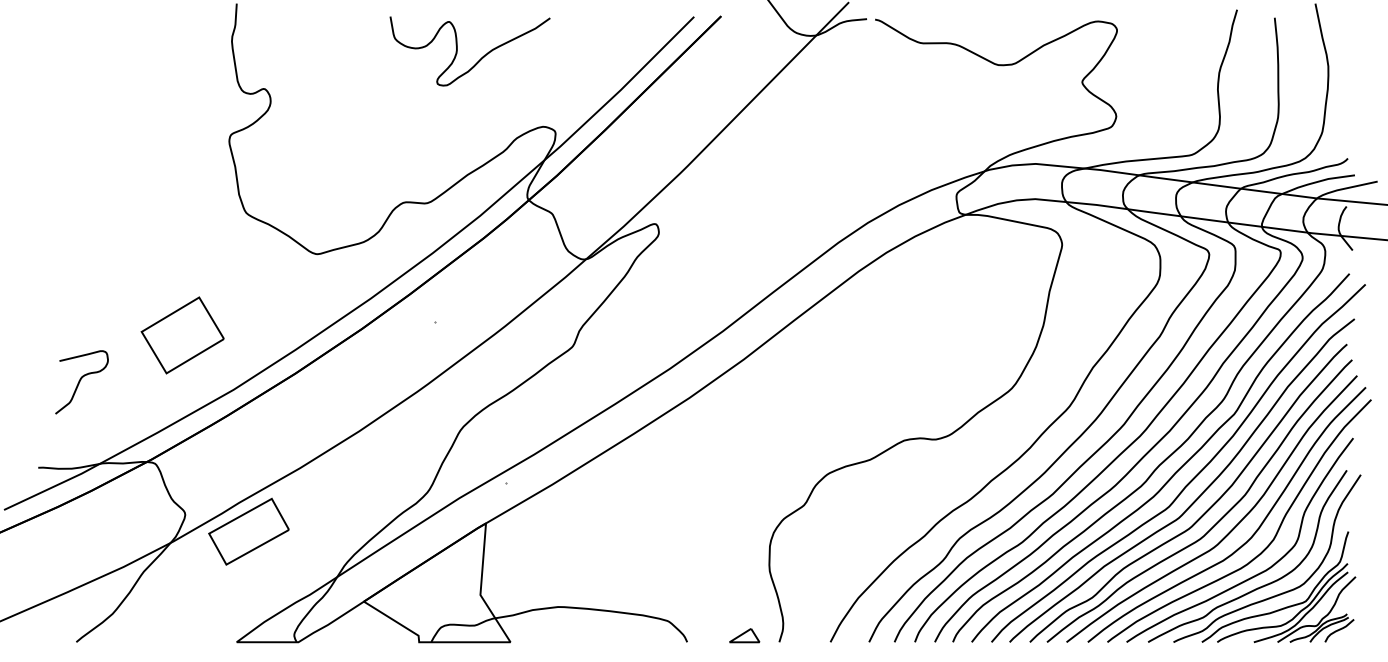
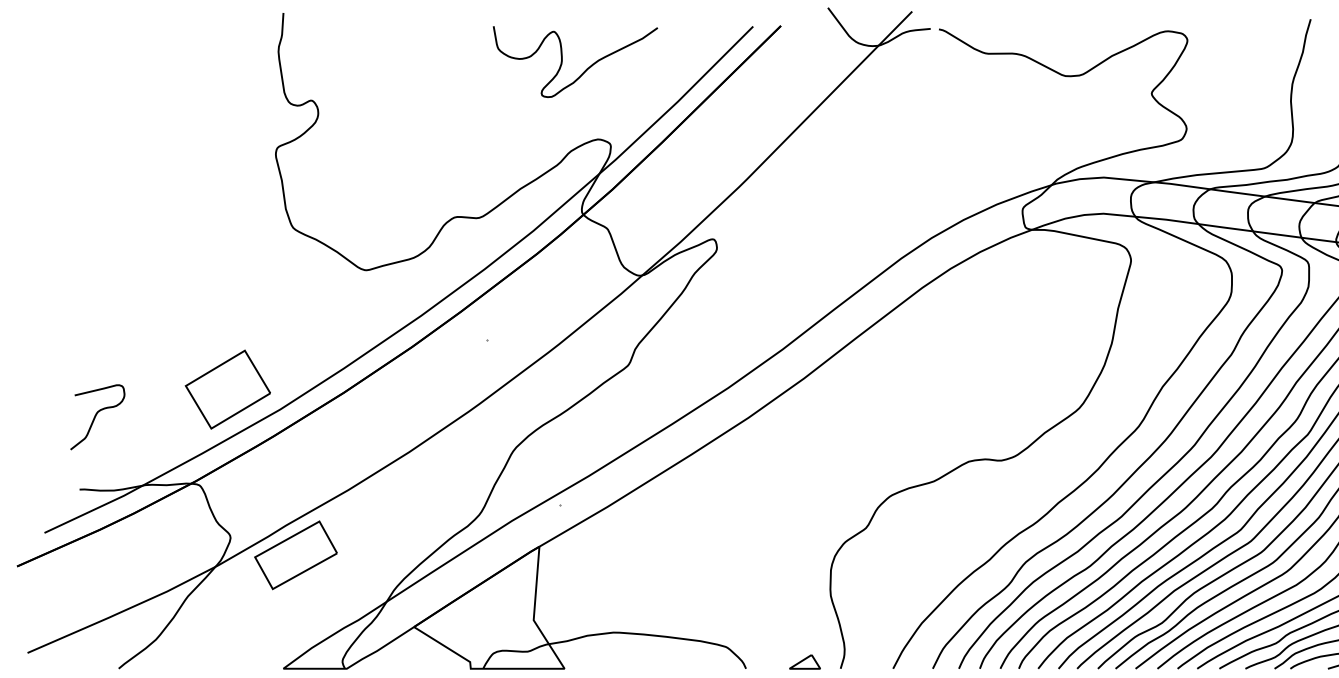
curve: (457, 51) -> (562, 62), moved
part: (182, 335) -> (227, 389), moved
curve: (80, 381) -> (96, 416), moved

